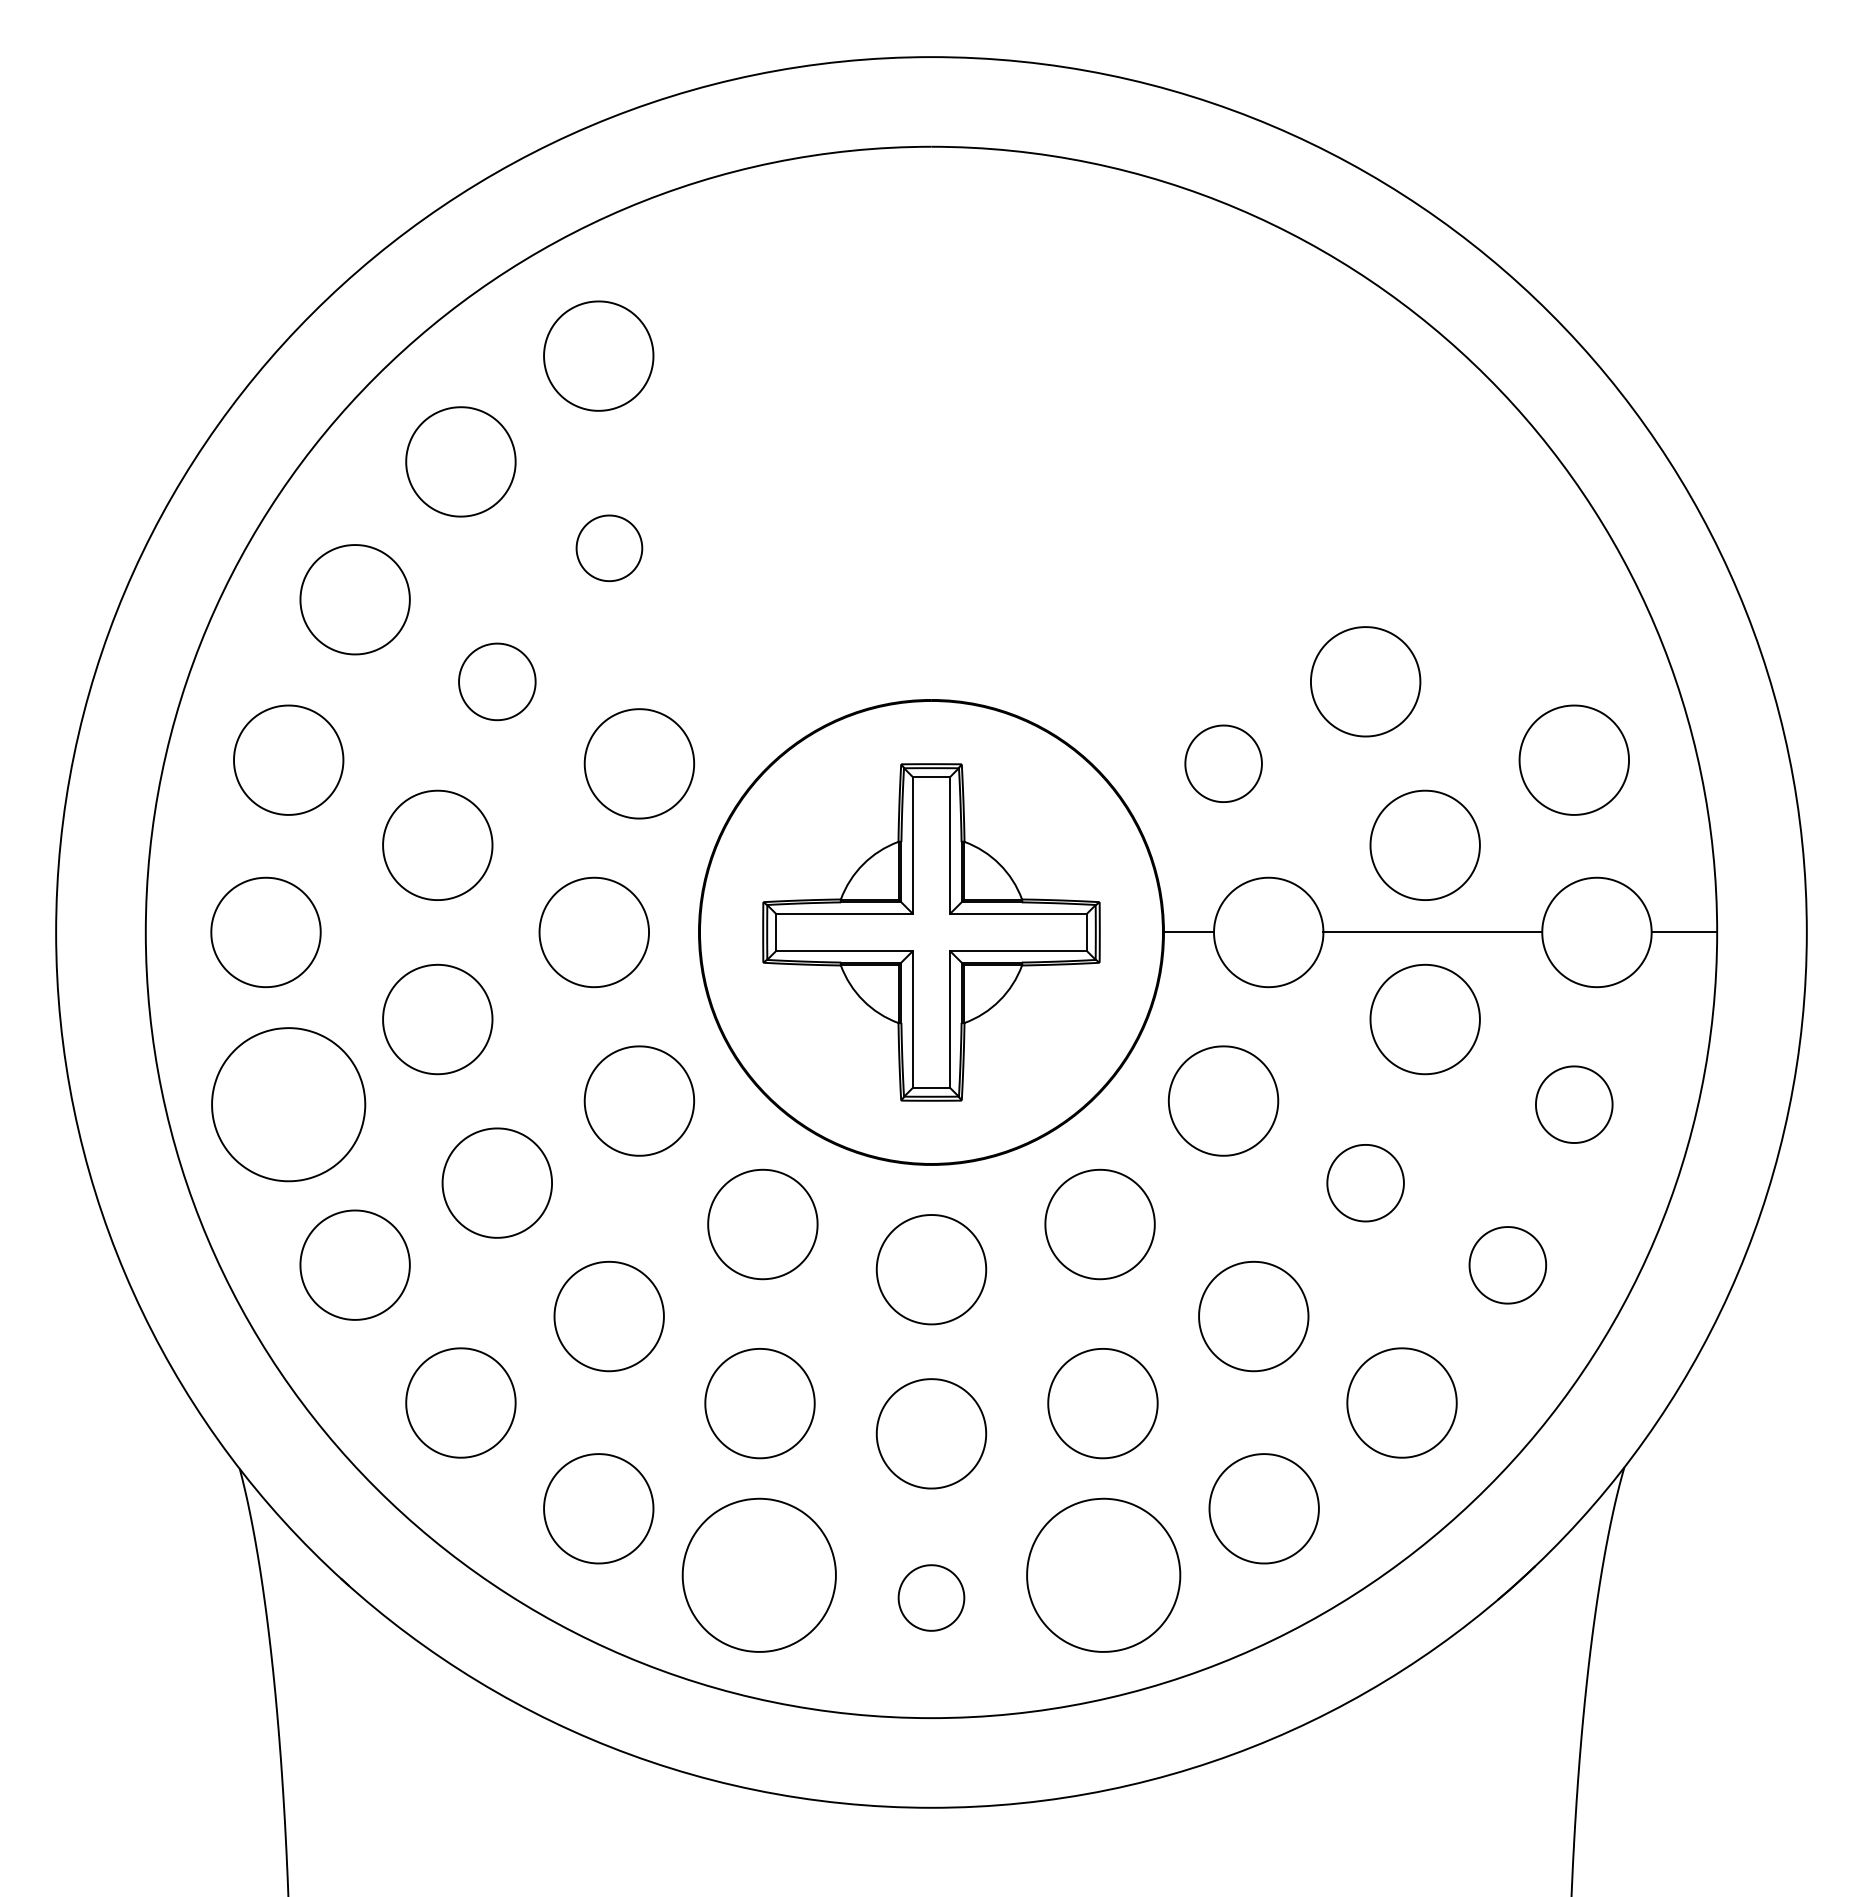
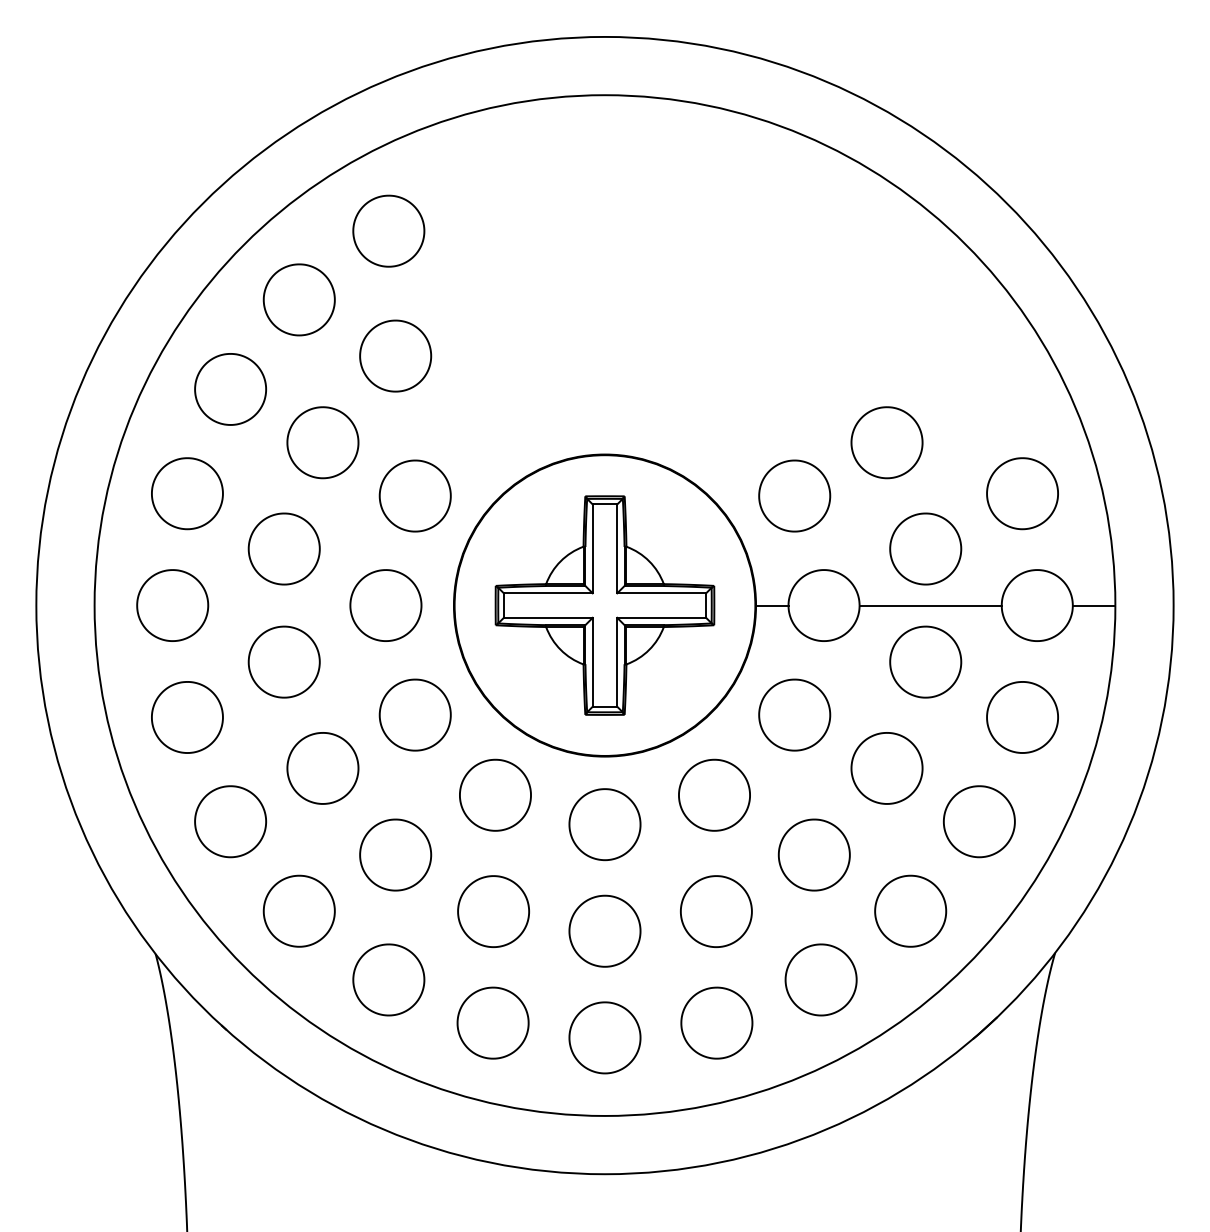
part: (608, 547) -> (395, 355), size x1.67
part: (496, 681) -> (322, 442), size x1.43
part: (1223, 763) -> (794, 495), size x1.43
part: (288, 1104) -> (187, 717), size x0.71
part: (1574, 1104) -> (1022, 717), size x1.43
part: (1364, 1183) -> (886, 768), size x1.43
part: (1508, 1264) -> (979, 821), size x1.43
part: (758, 1574) -> (492, 1022), size x0.71
part: (1103, 1574) -> (716, 1022), size x0.71
part: (930, 1597) -> (604, 1037), size x1.67

